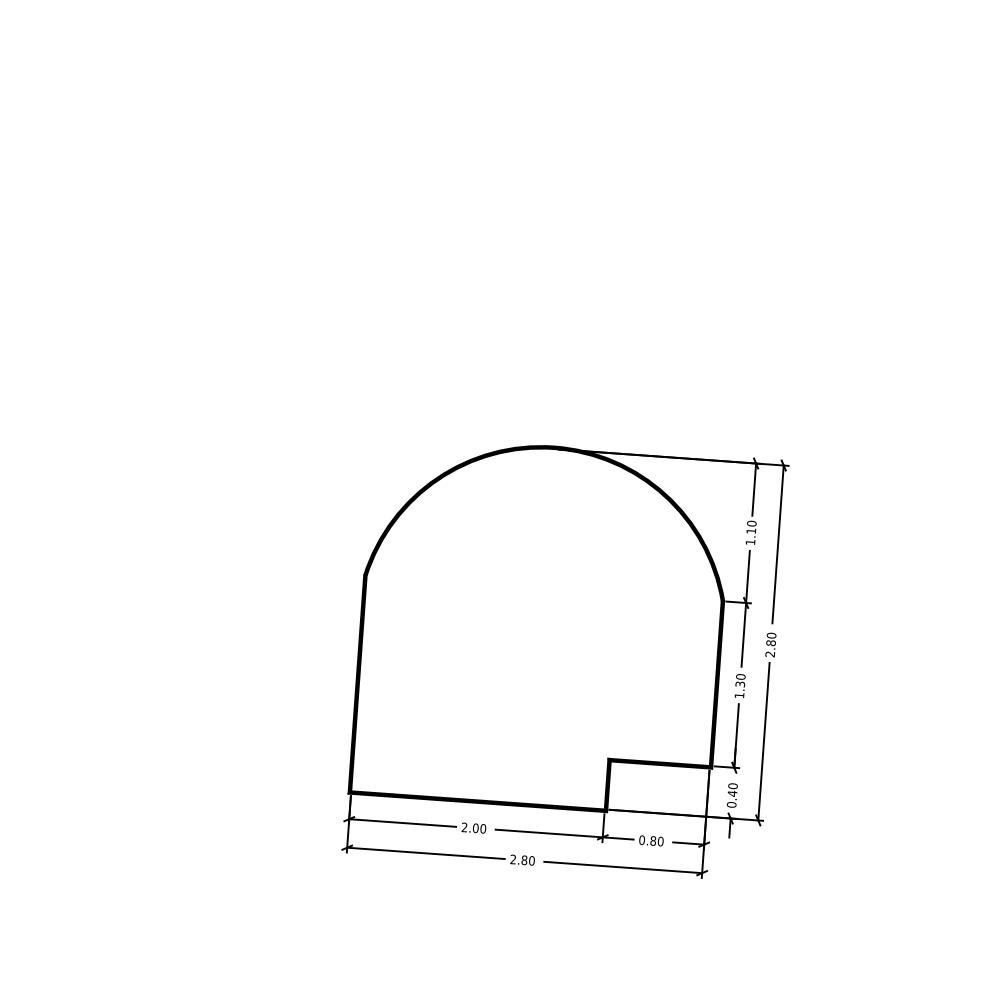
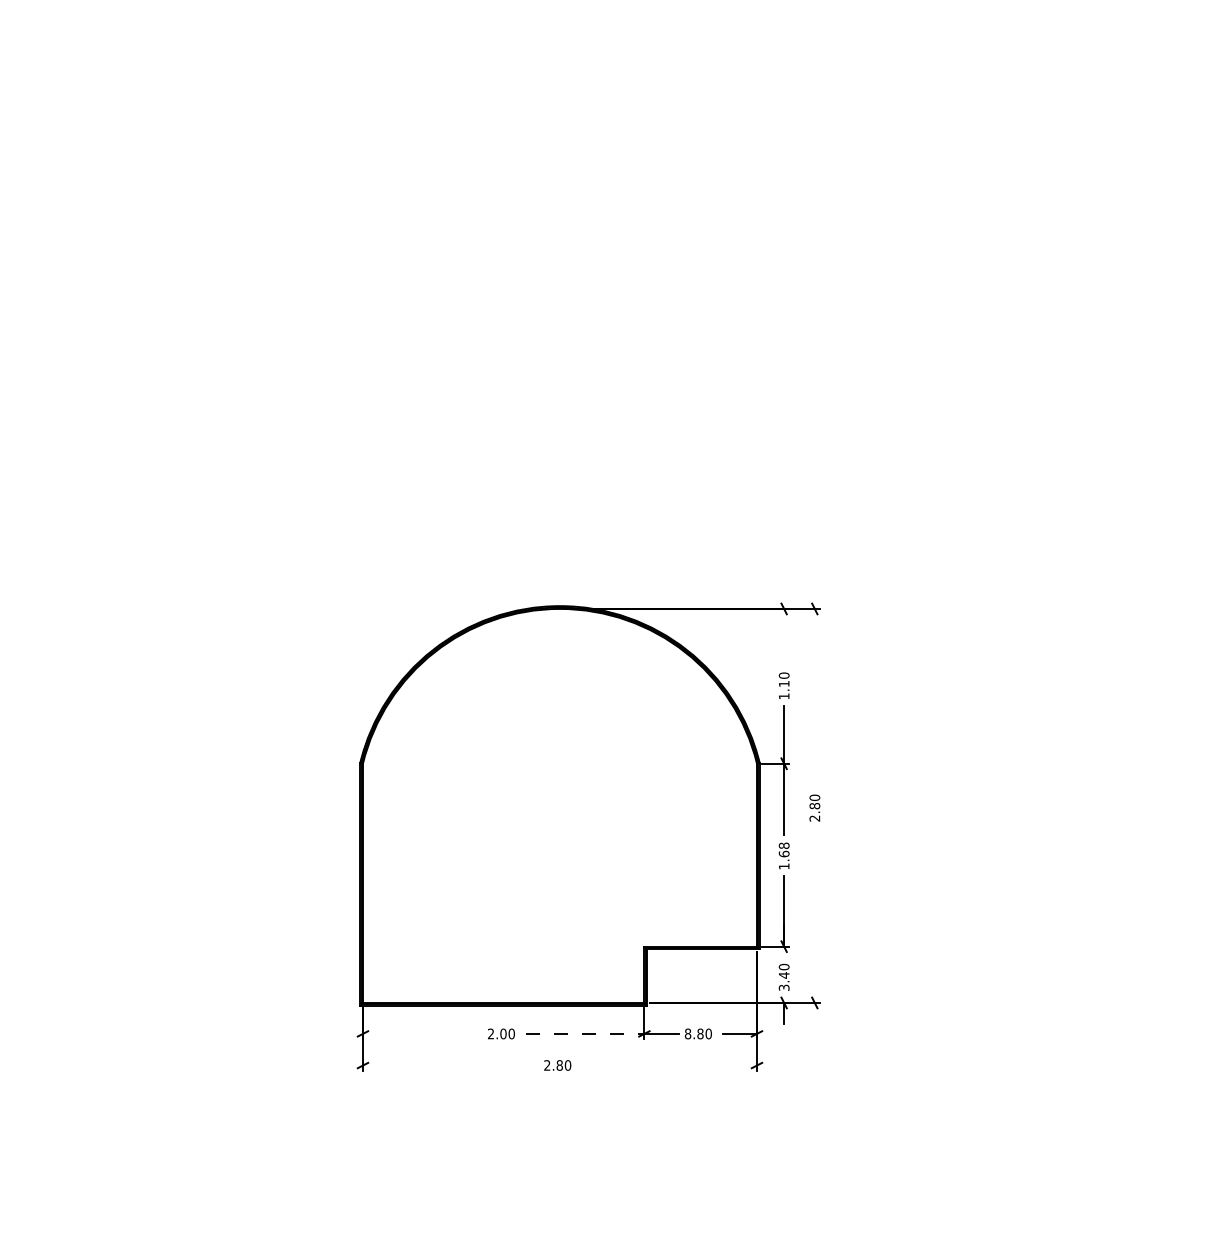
line: (754, 489) -> (784, 637), removed
line: (777, 544) -> (814, 696), removed
text: (739, 680) -> (783, 849), 1.30 -> 1.68
line: (763, 741) -> (814, 915), removed
text: (731, 804) -> (783, 987), 0.40 -> 3.40
line: (401, 822) -> (421, 1033), removed
line: (549, 833) -> (585, 1033), solid -> dashed
text: (641, 839) -> (687, 1033), 0.80 -> 8.80
line: (425, 853) -> (449, 1065), removed
line: (622, 867) -> (668, 1065), removed

